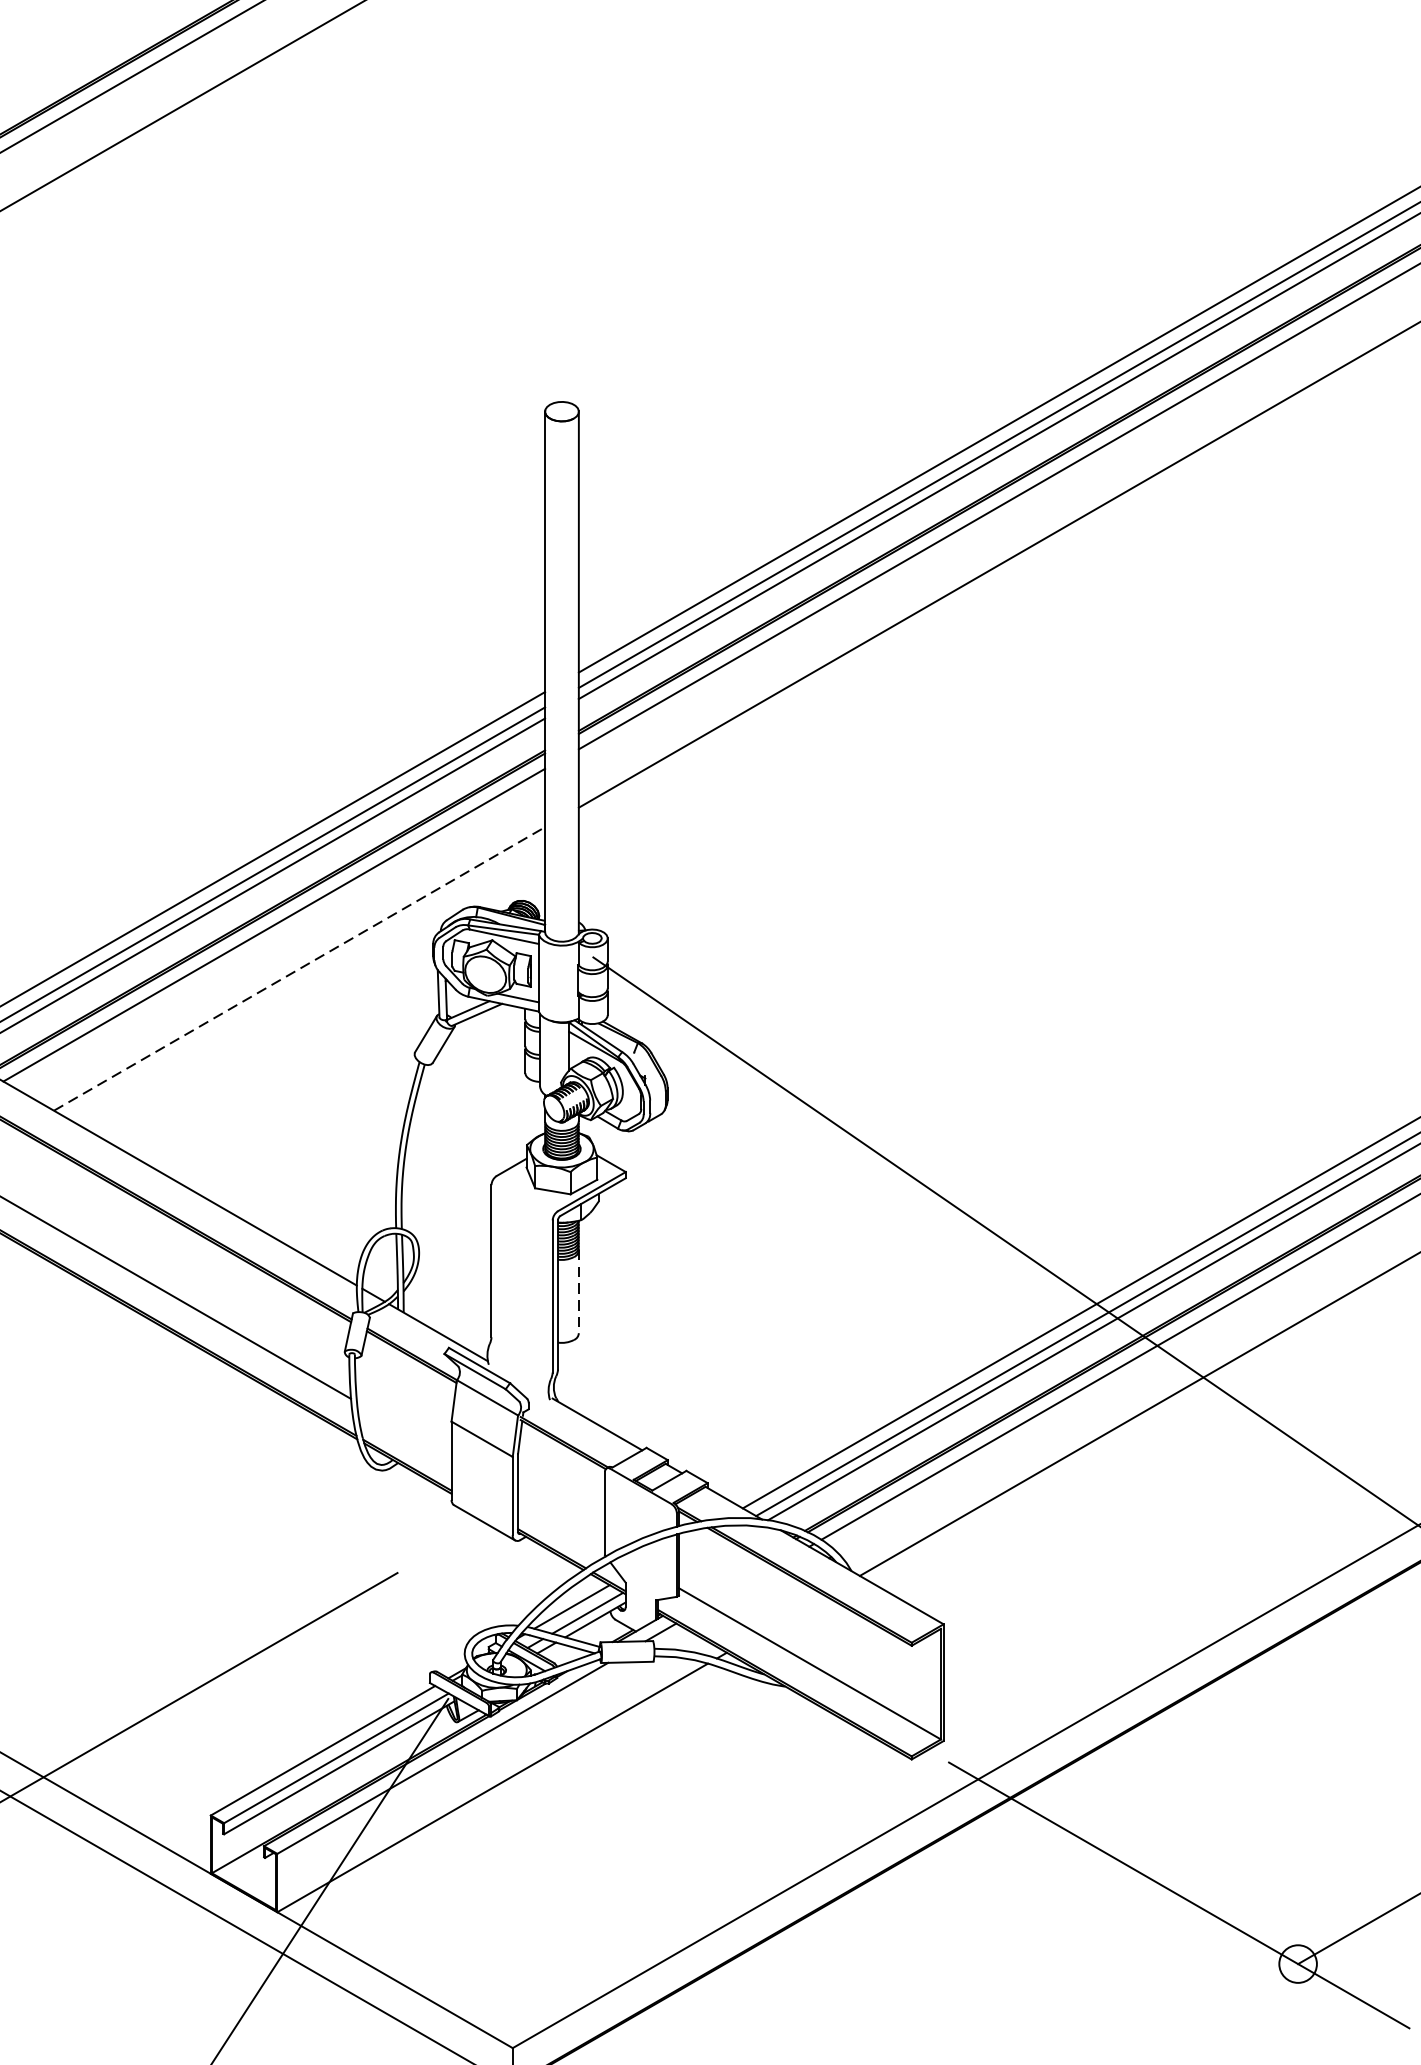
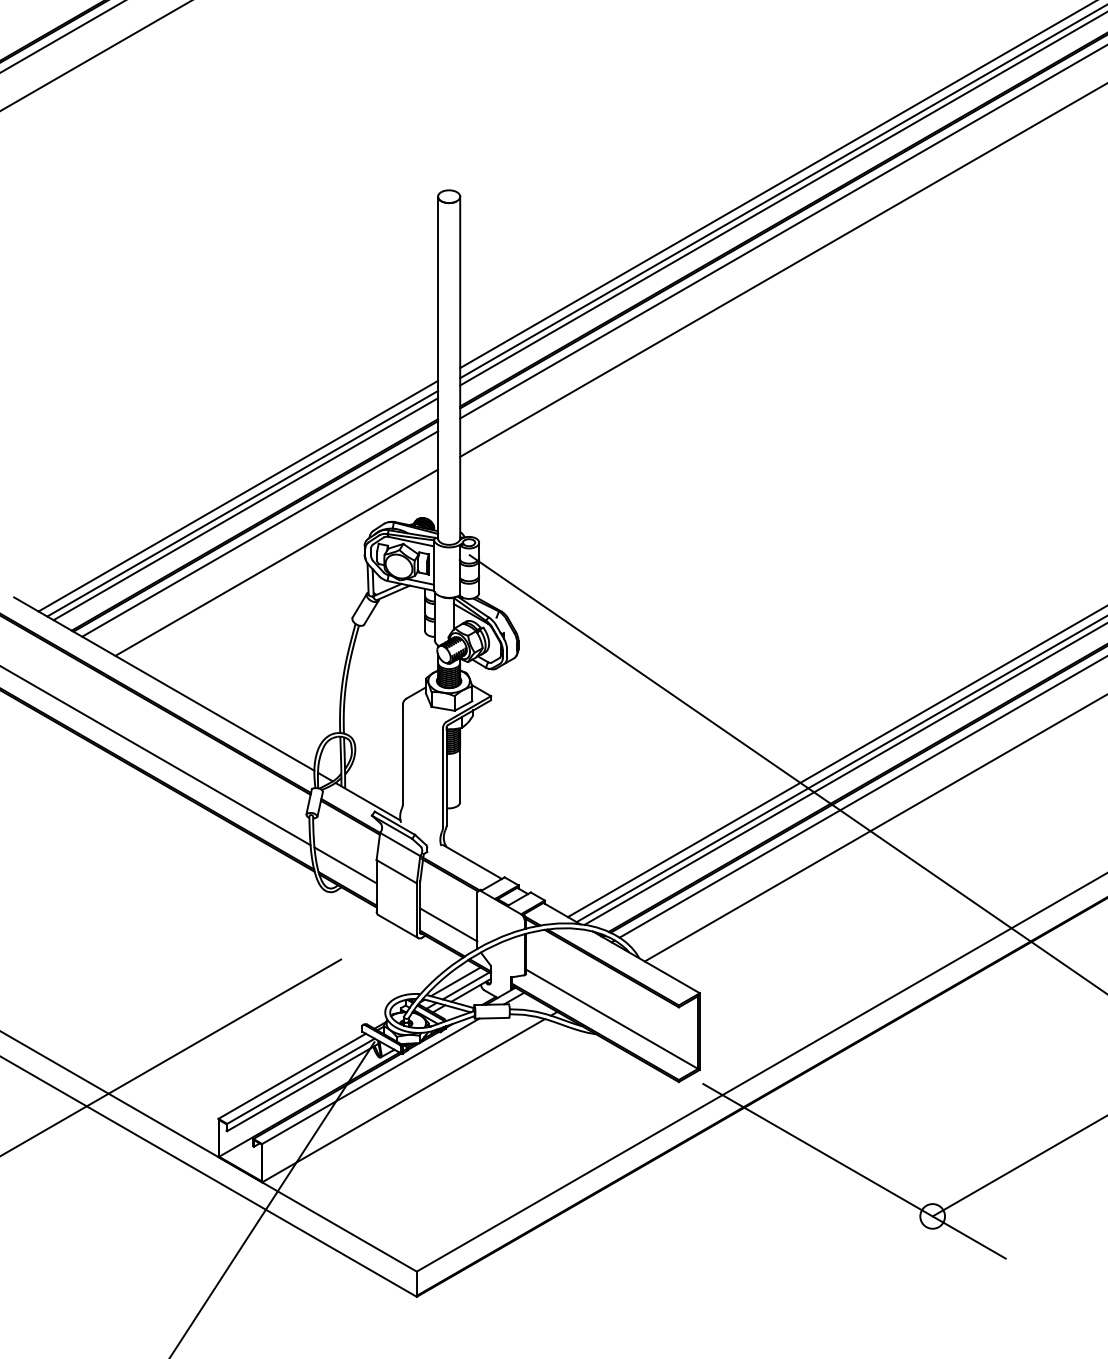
line: (300, 968) -> (277, 562), dashed -> solid
line: (579, 1292) -> (460, 775), dashed -> solid
line: (404, 1429) -> (345, 865), added
line: (561, 1519) -> (448, 924), added

